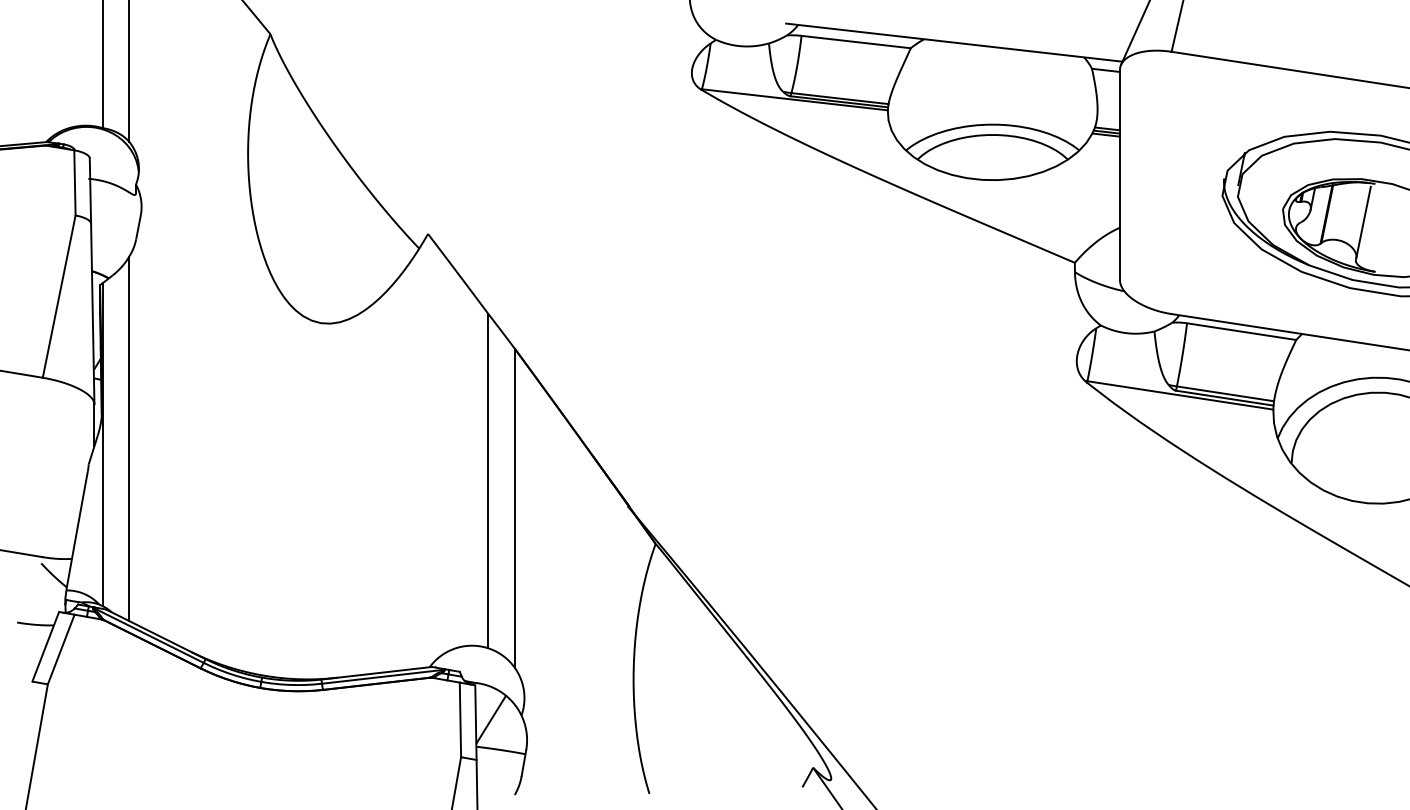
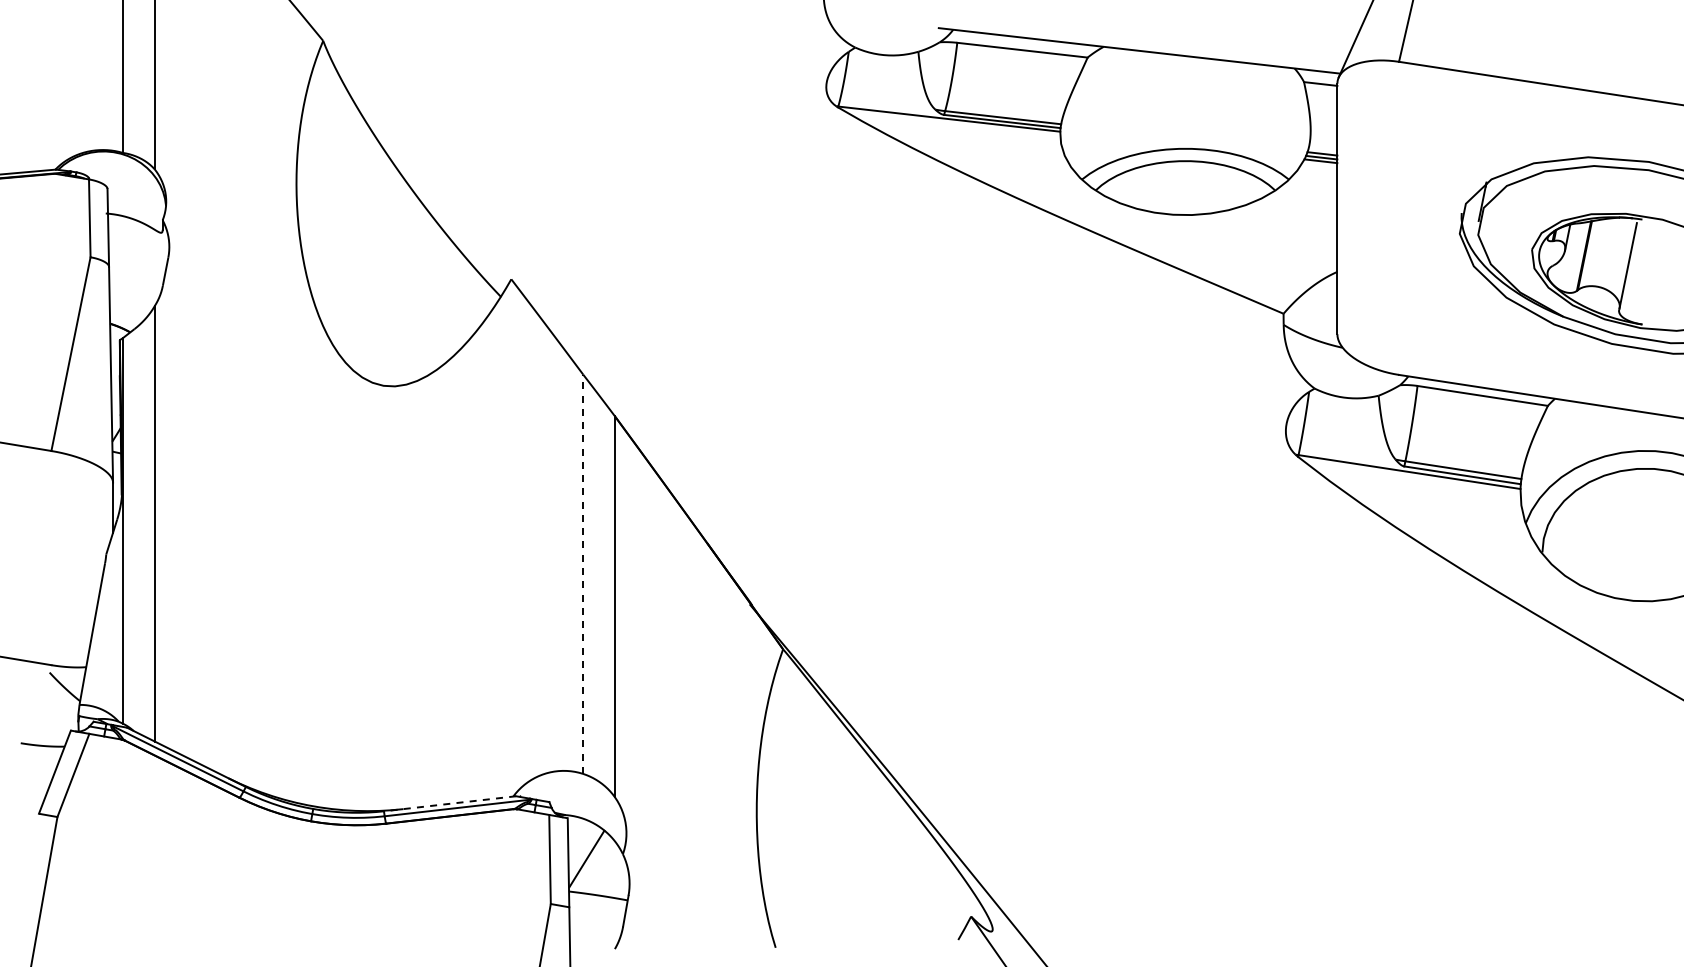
line: (488, 481) -> (583, 574), solid -> dashed
line: (377, 673) -> (450, 803), solid -> dashed

